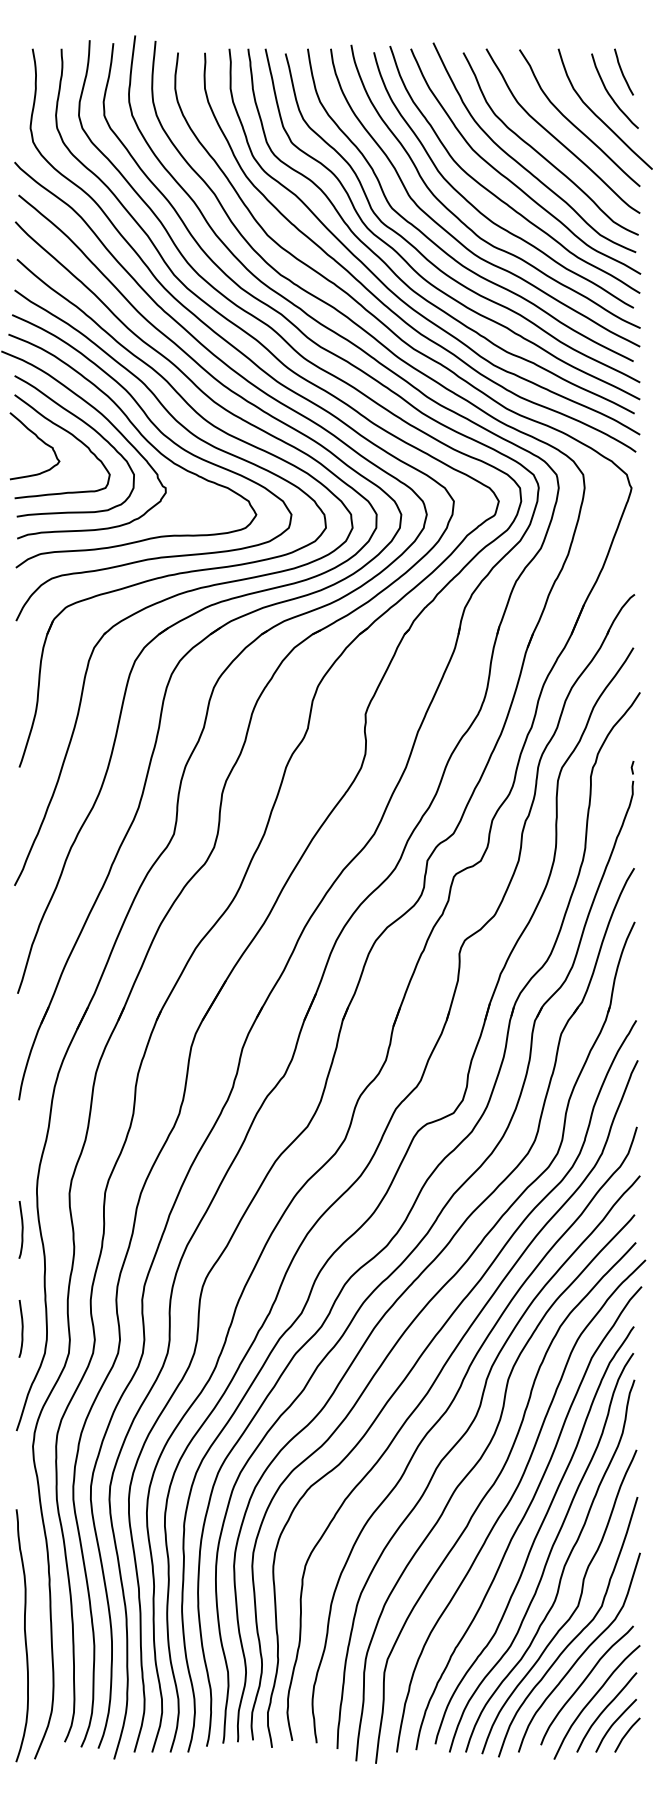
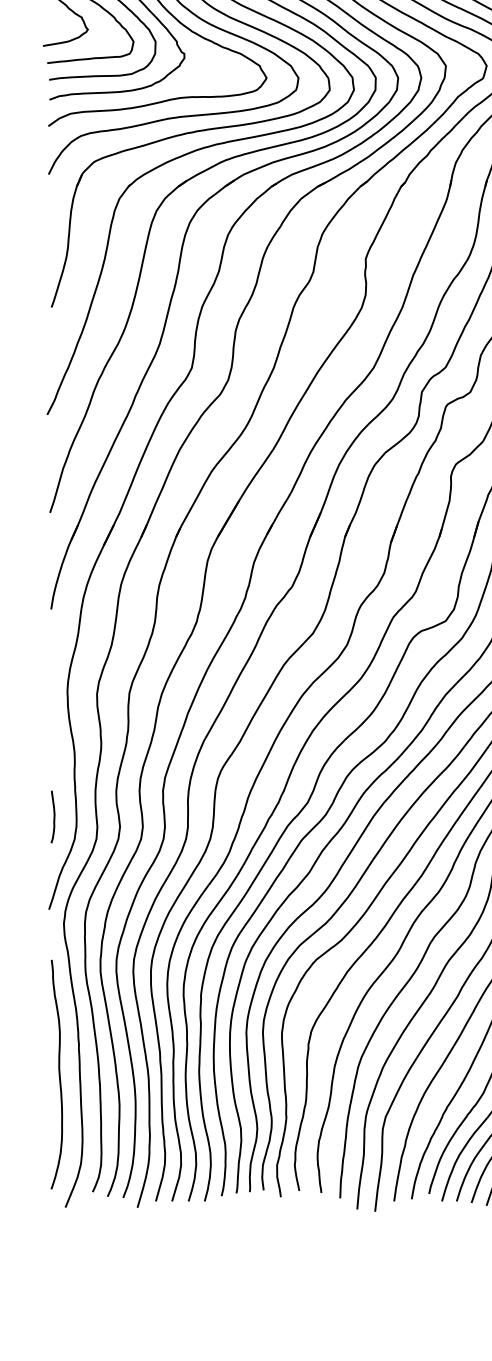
curve: (21, 1229) -> (53, 726), removed
curve: (24, 1635) -> (58, 1074), moved

